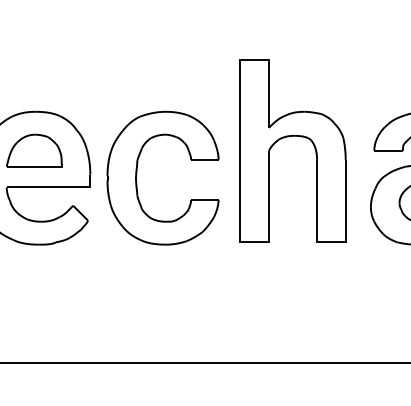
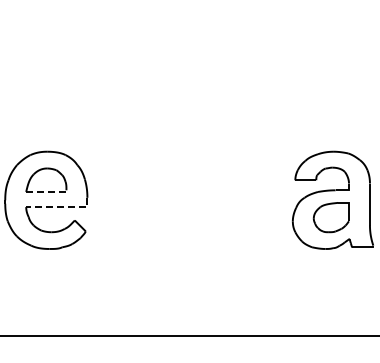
part: (292, 137) -> (235, 170), removed
line: (35, 166) -> (47, 191), solid -> dashed
part: (138, 171) -> (122, 195), removed
line: (54, 187) -> (61, 207), solid -> dashed

